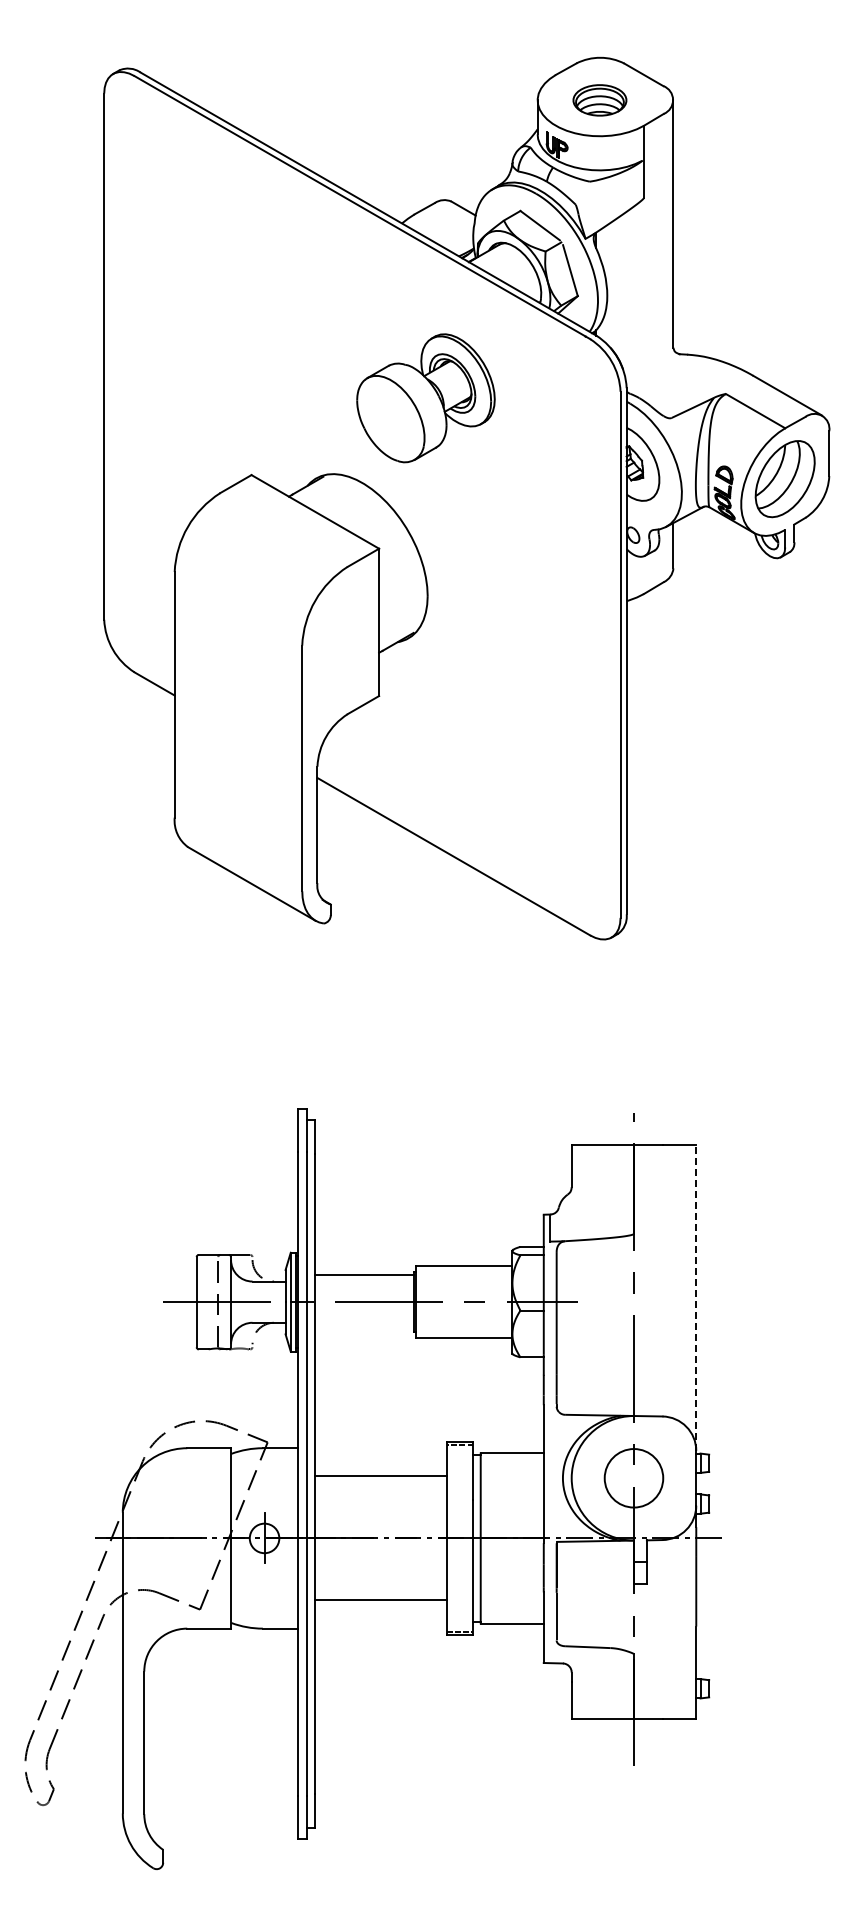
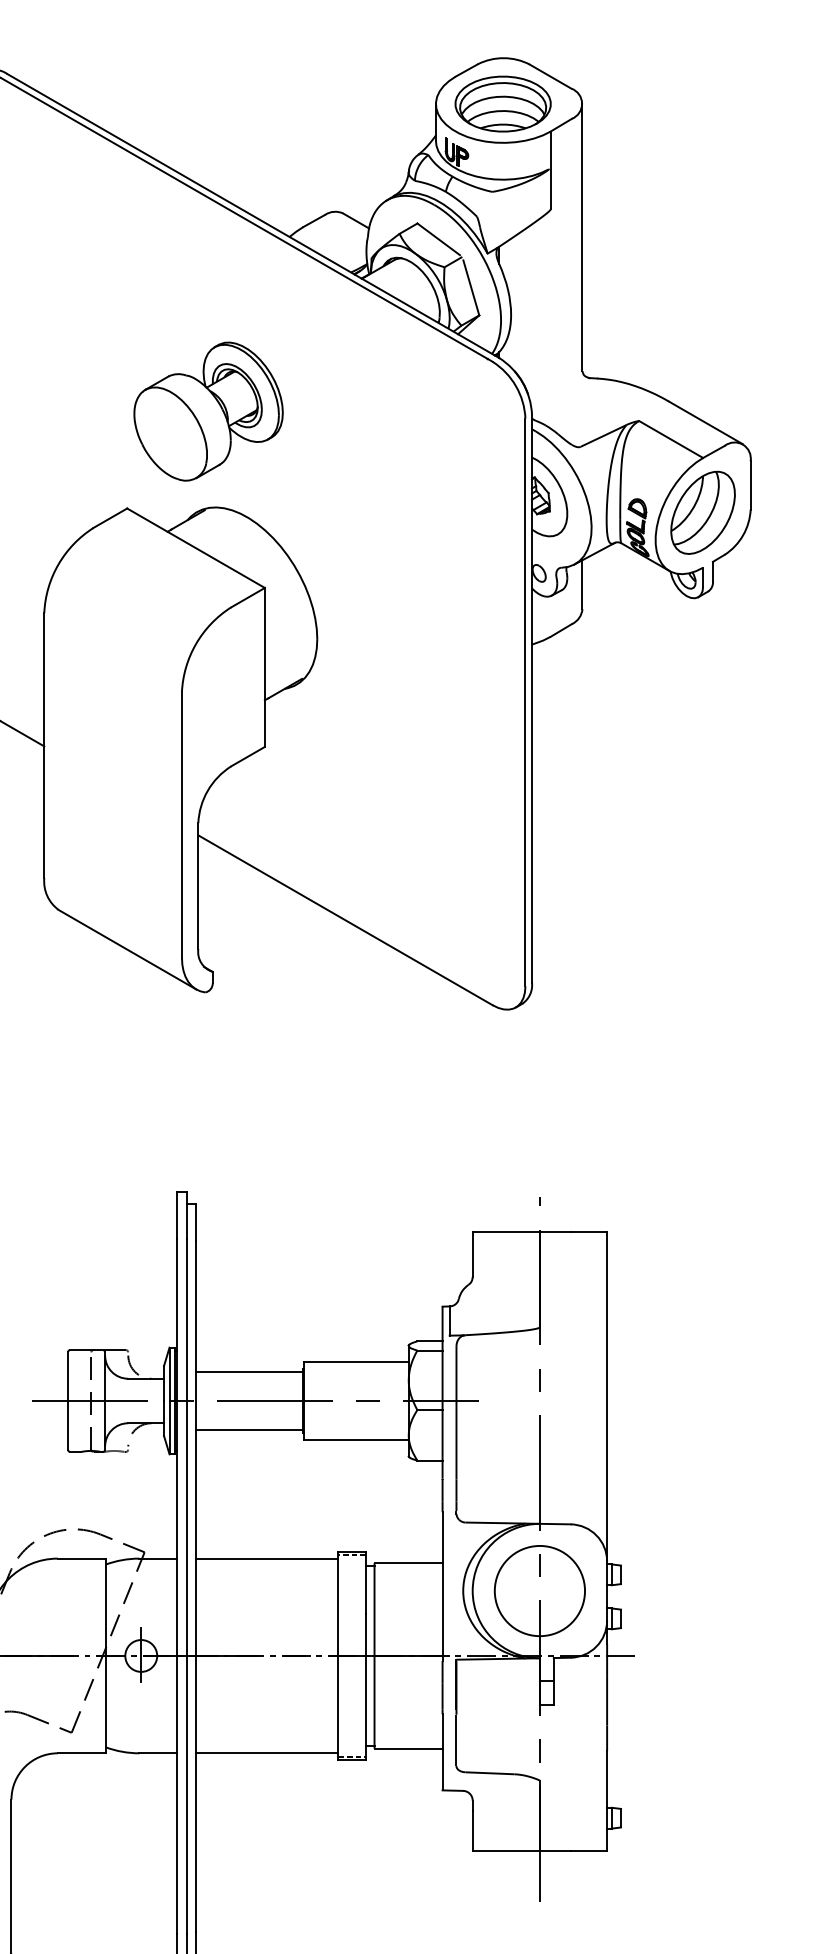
part: (599, 100) -> (502, 104), size x1.67
part: (425, 398) -> (208, 411), moved
line: (696, 1298) -> (607, 1397), dashed -> solid
line: (364, 1329) -> (249, 1430), added
line: (381, 1476) -> (267, 1558), moved
circle: (633, 1478) -> (539, 1591), size x1.43
line: (381, 1599) -> (267, 1753), moved

